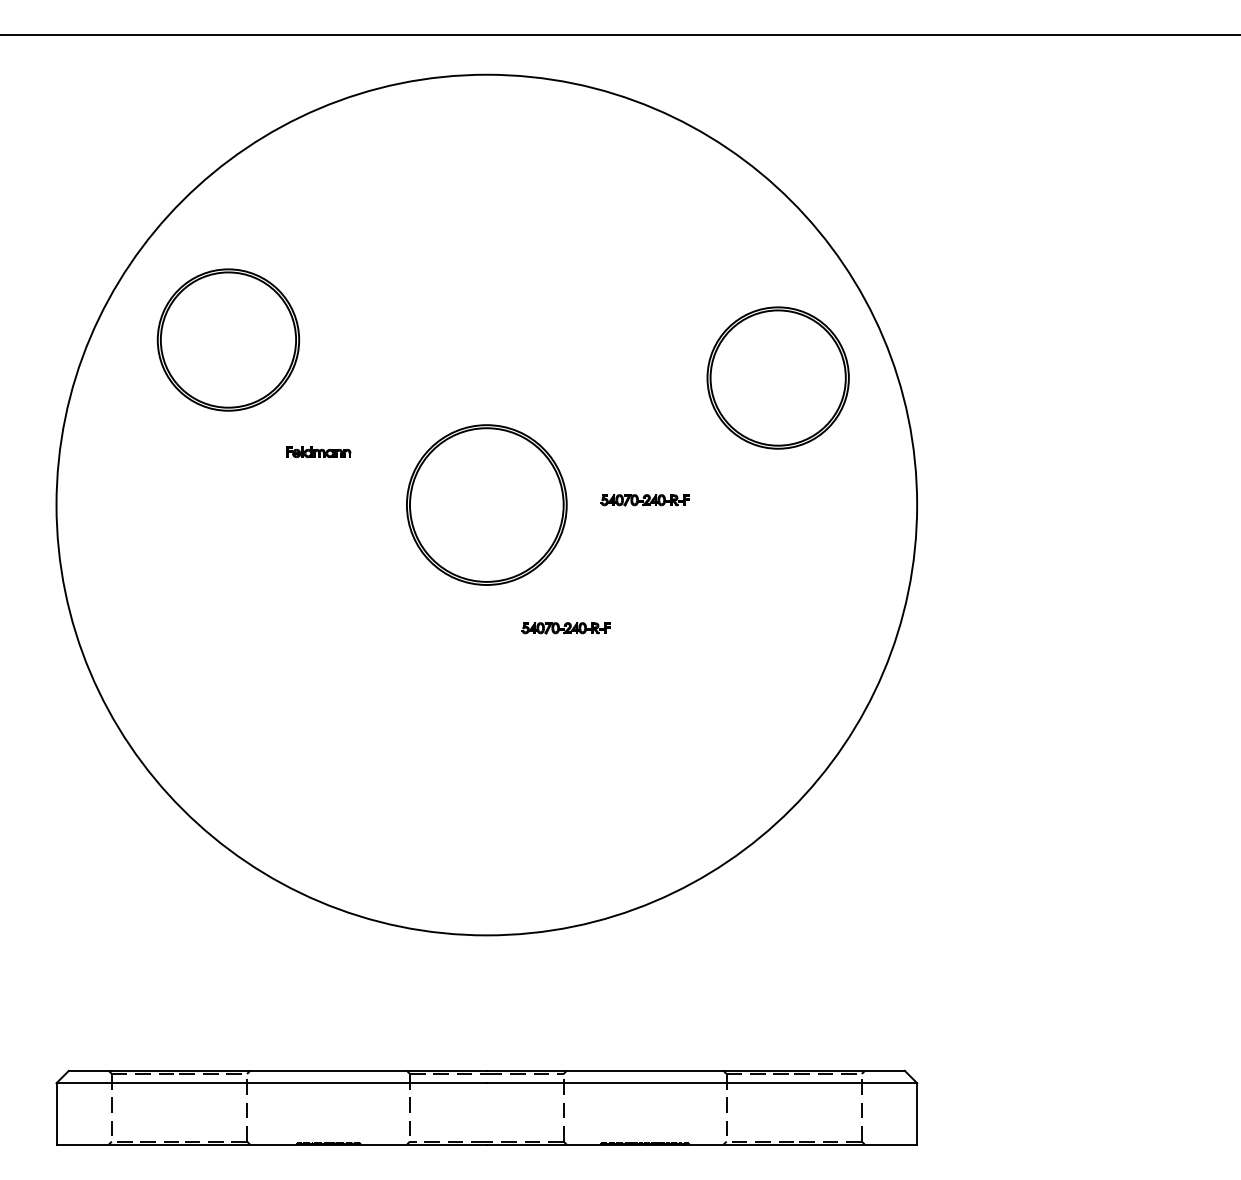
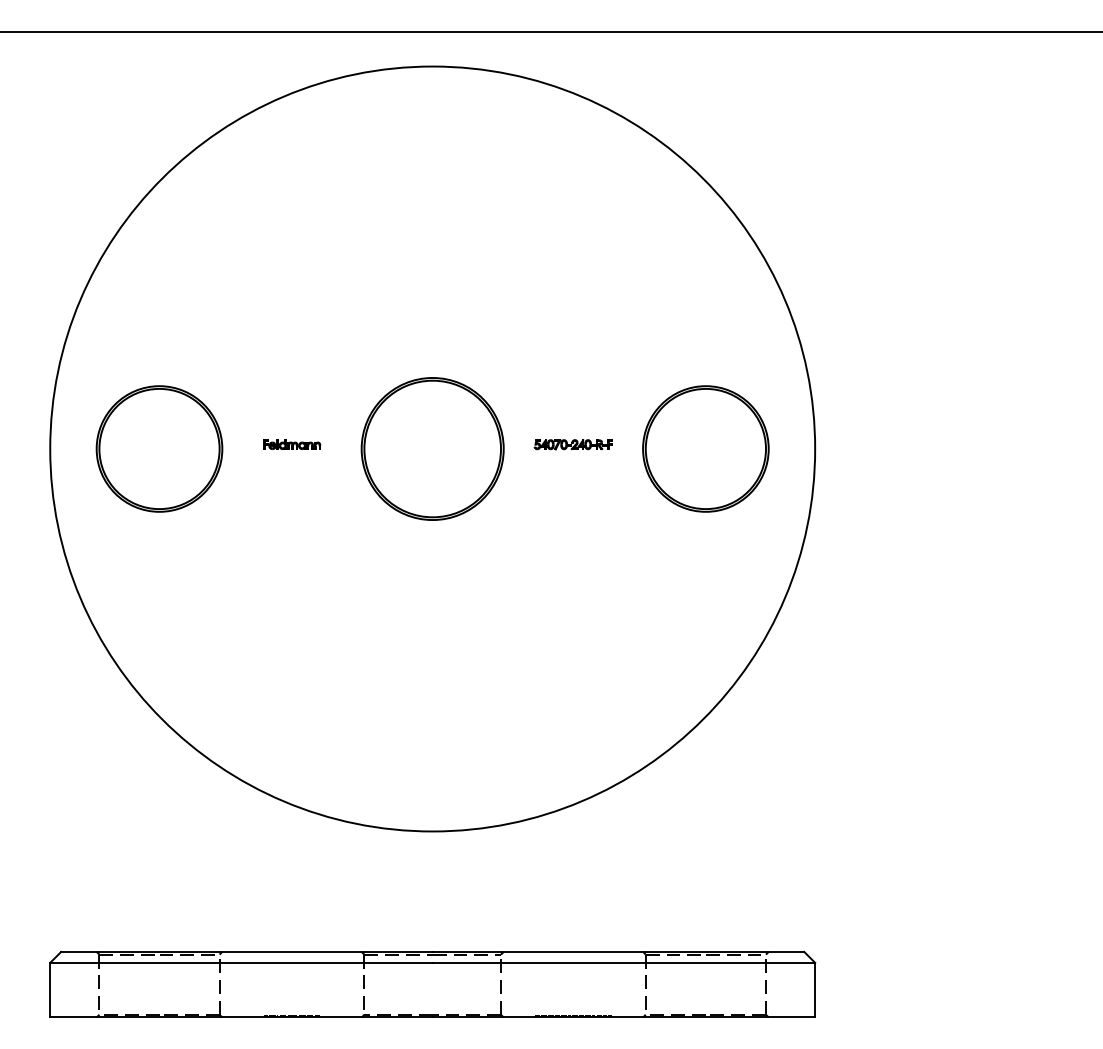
part: (228, 339) -> (159, 448), moved
part: (777, 377) -> (705, 448), moved
part: (318, 452) -> (291, 444), moved
part: (565, 628) -> (502, 558), removed

